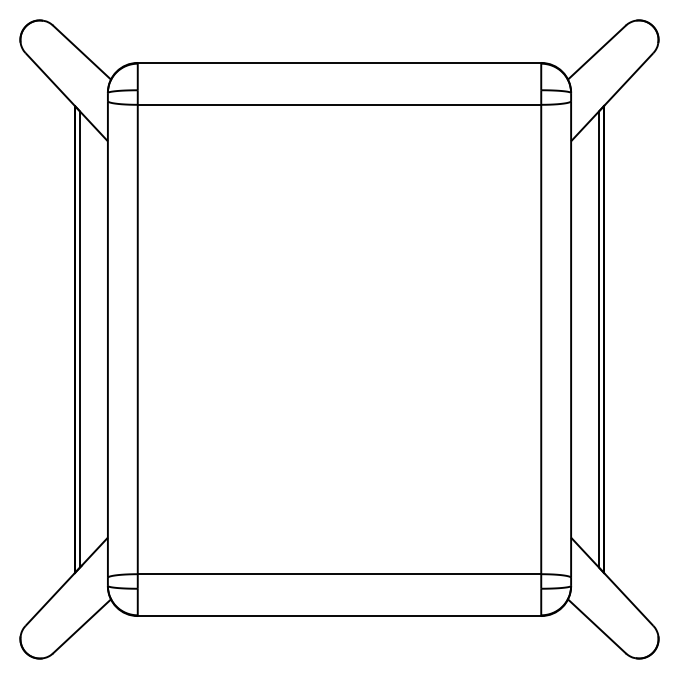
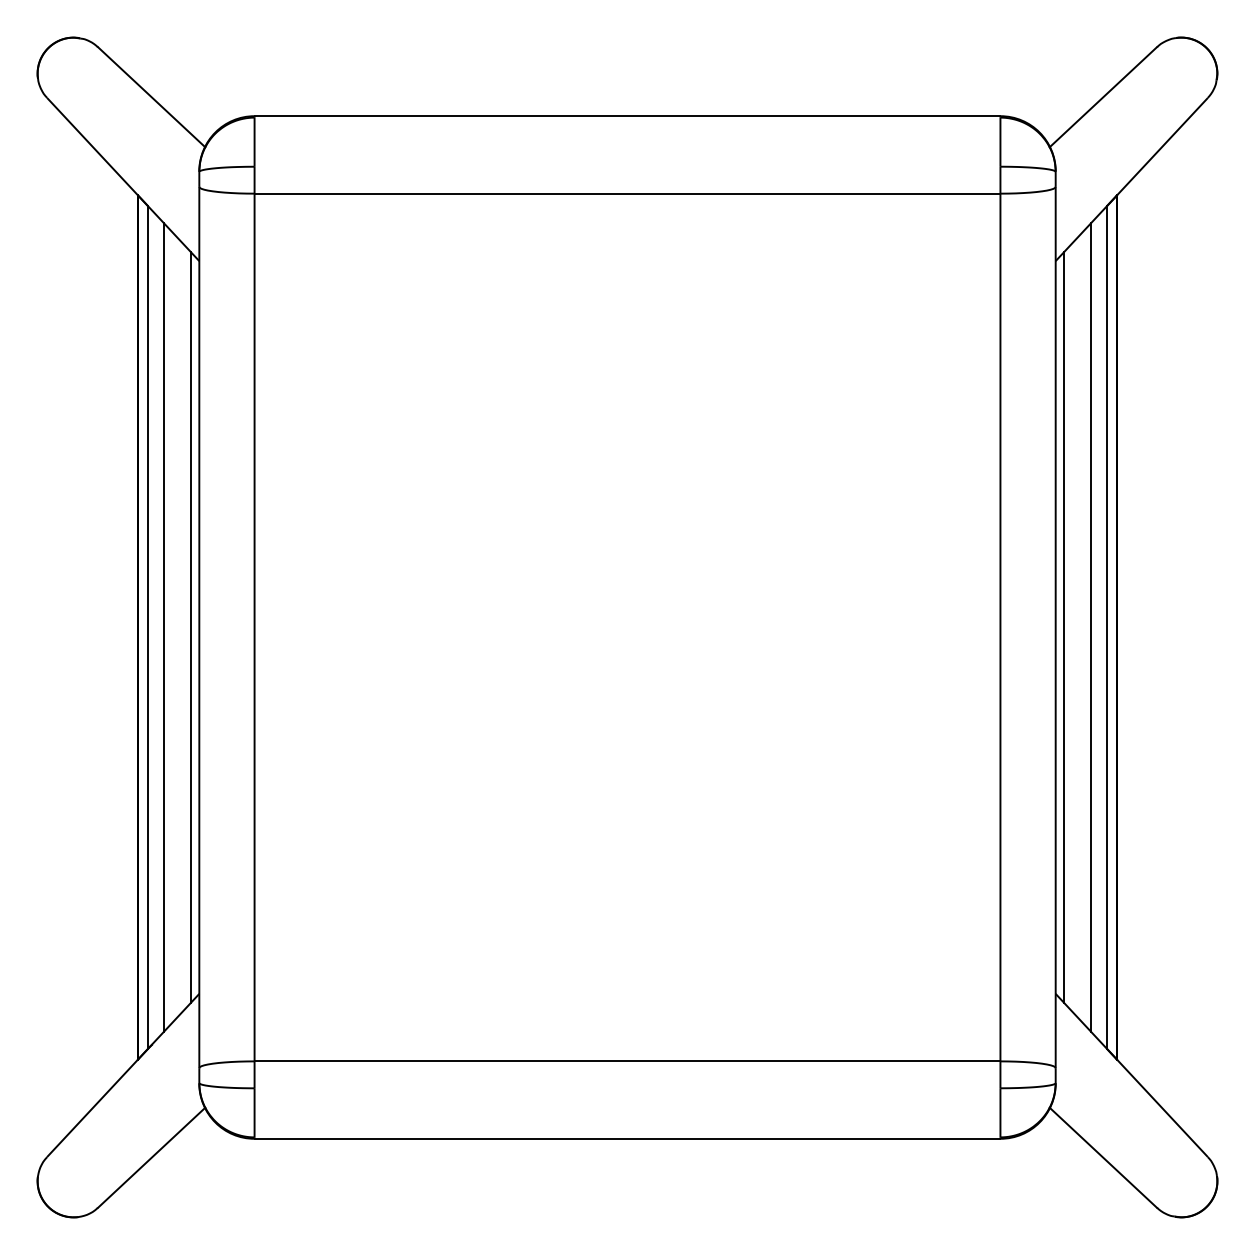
line: (88, 339) -> (163, 627), added
line: (103, 339) -> (191, 627), added
line: (575, 339) -> (1063, 627), added
line: (590, 339) -> (1091, 627), added

